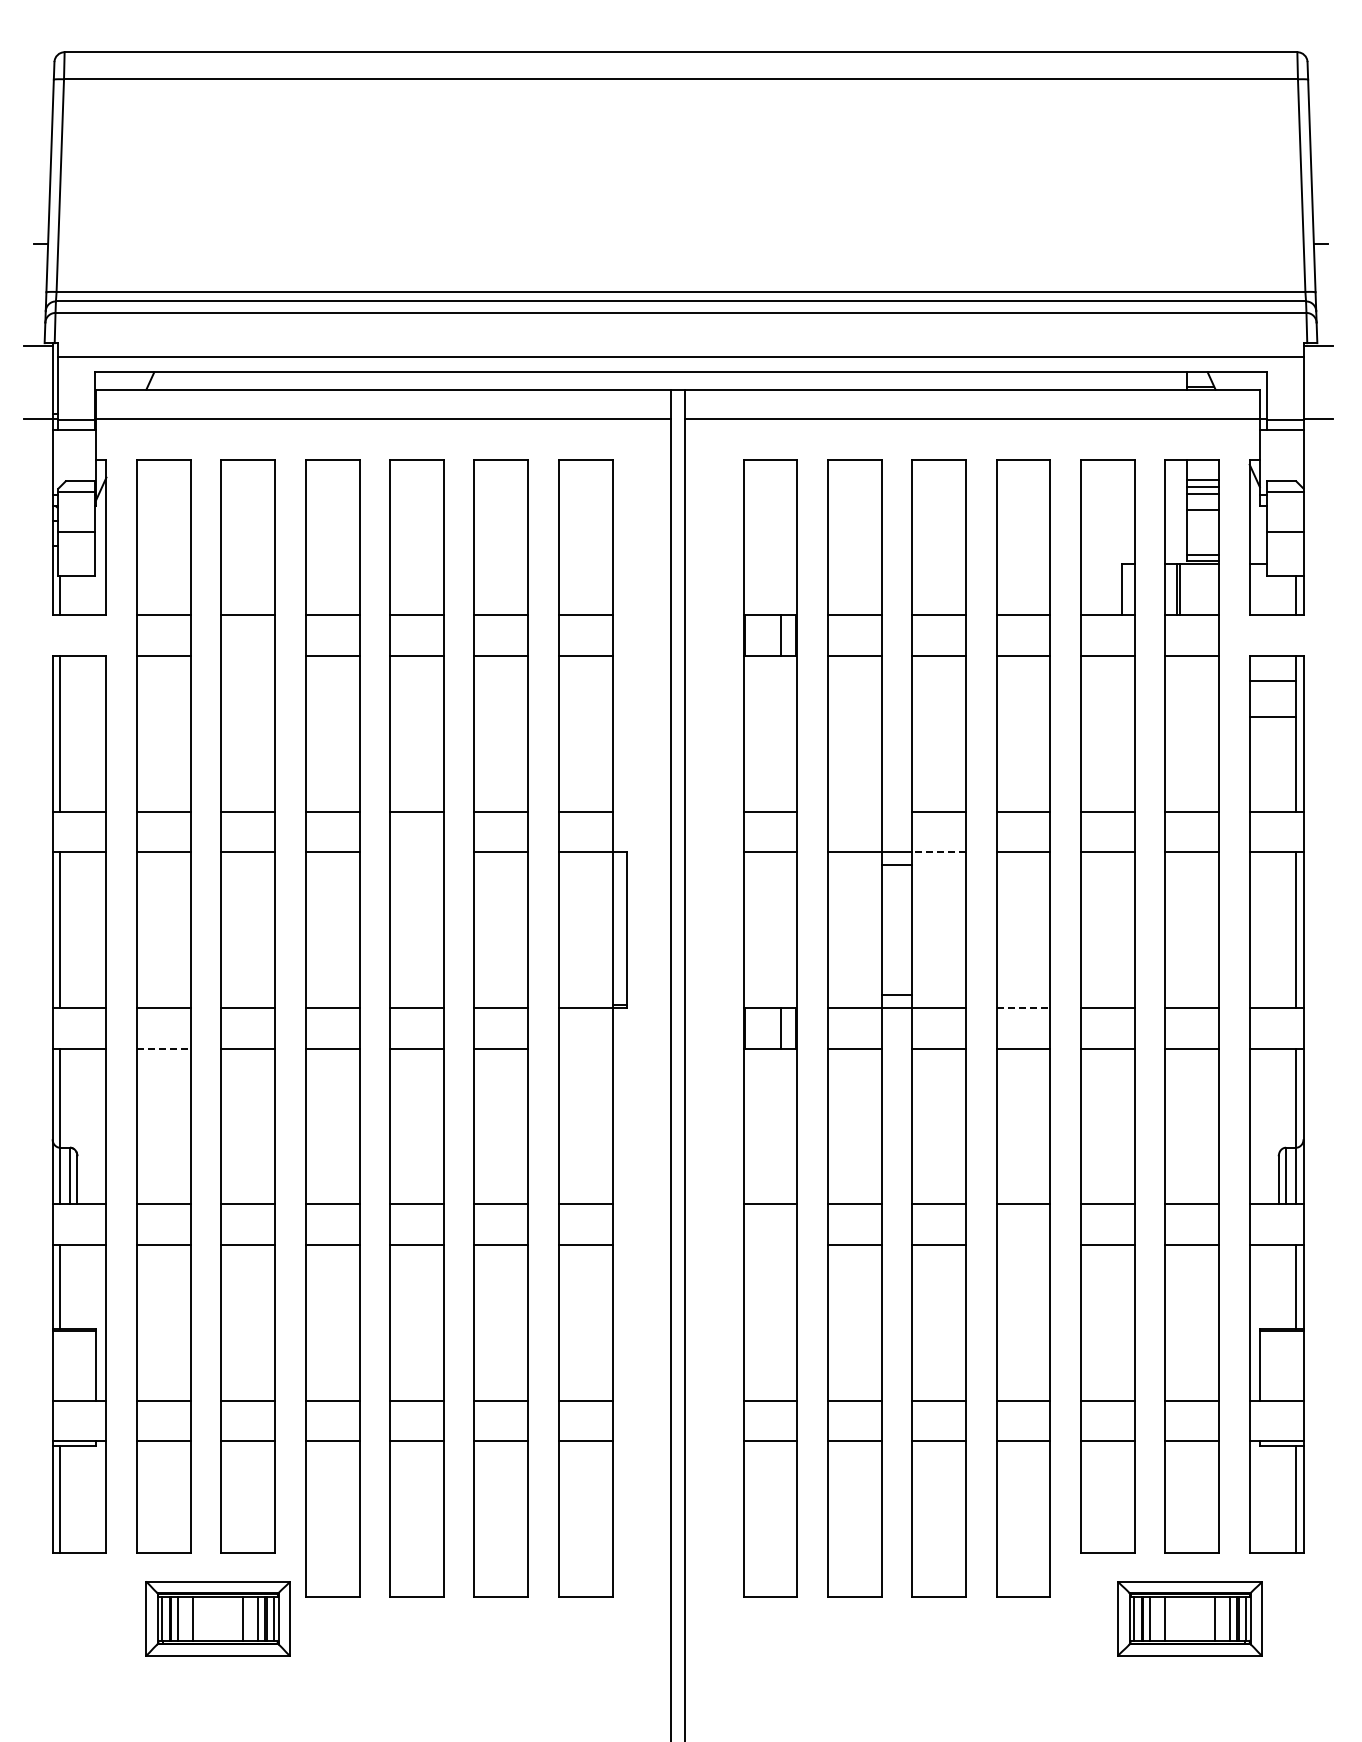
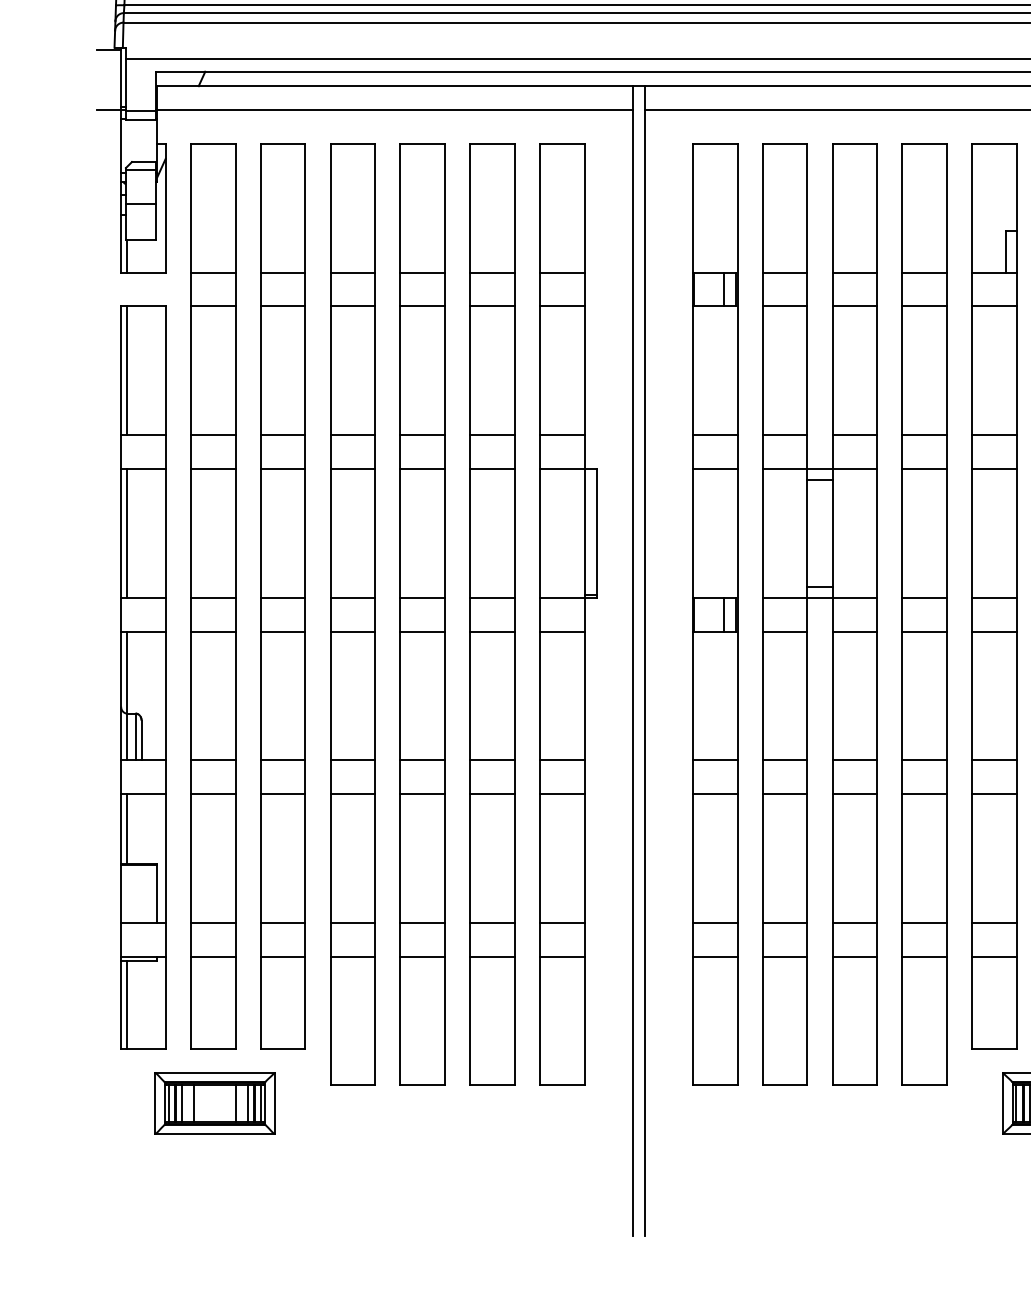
line: (248, 655) -> (283, 306), added
line: (854, 811) -> (784, 435), added
line: (416, 852) -> (422, 469), added
line: (939, 852) -> (855, 469), dashed -> solid
line: (1023, 1007) -> (924, 597), dashed -> solid
line: (163, 1048) -> (212, 631), dashed -> solid
line: (585, 1048) -> (562, 631), added
line: (770, 1244) -> (715, 793), added
line: (1023, 1244) -> (924, 793), added
part: (217, 1618) -> (214, 1103), moved

